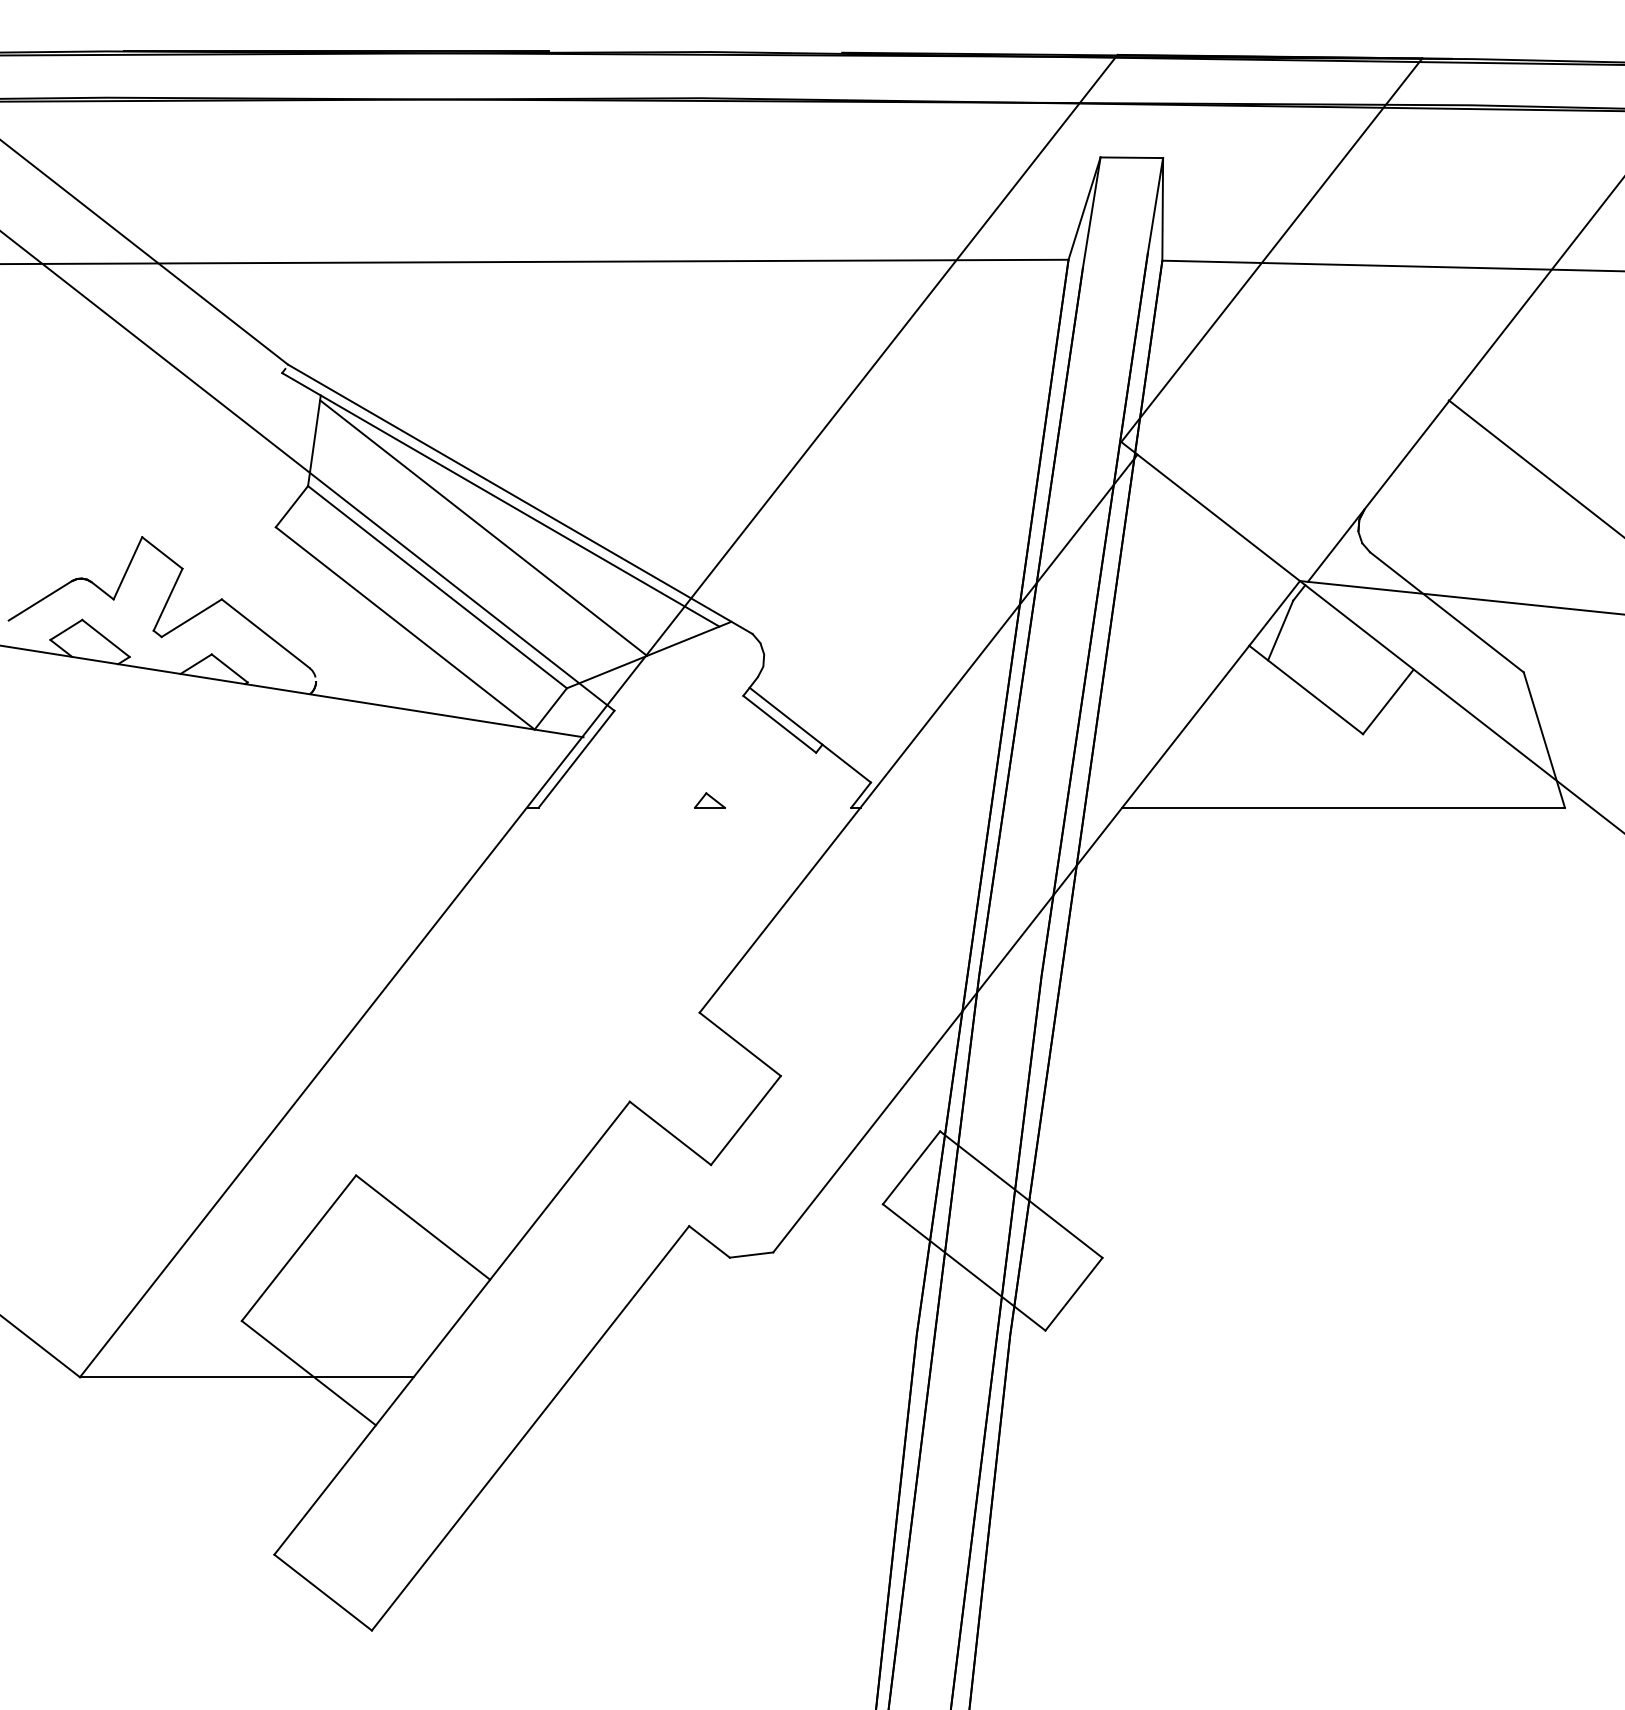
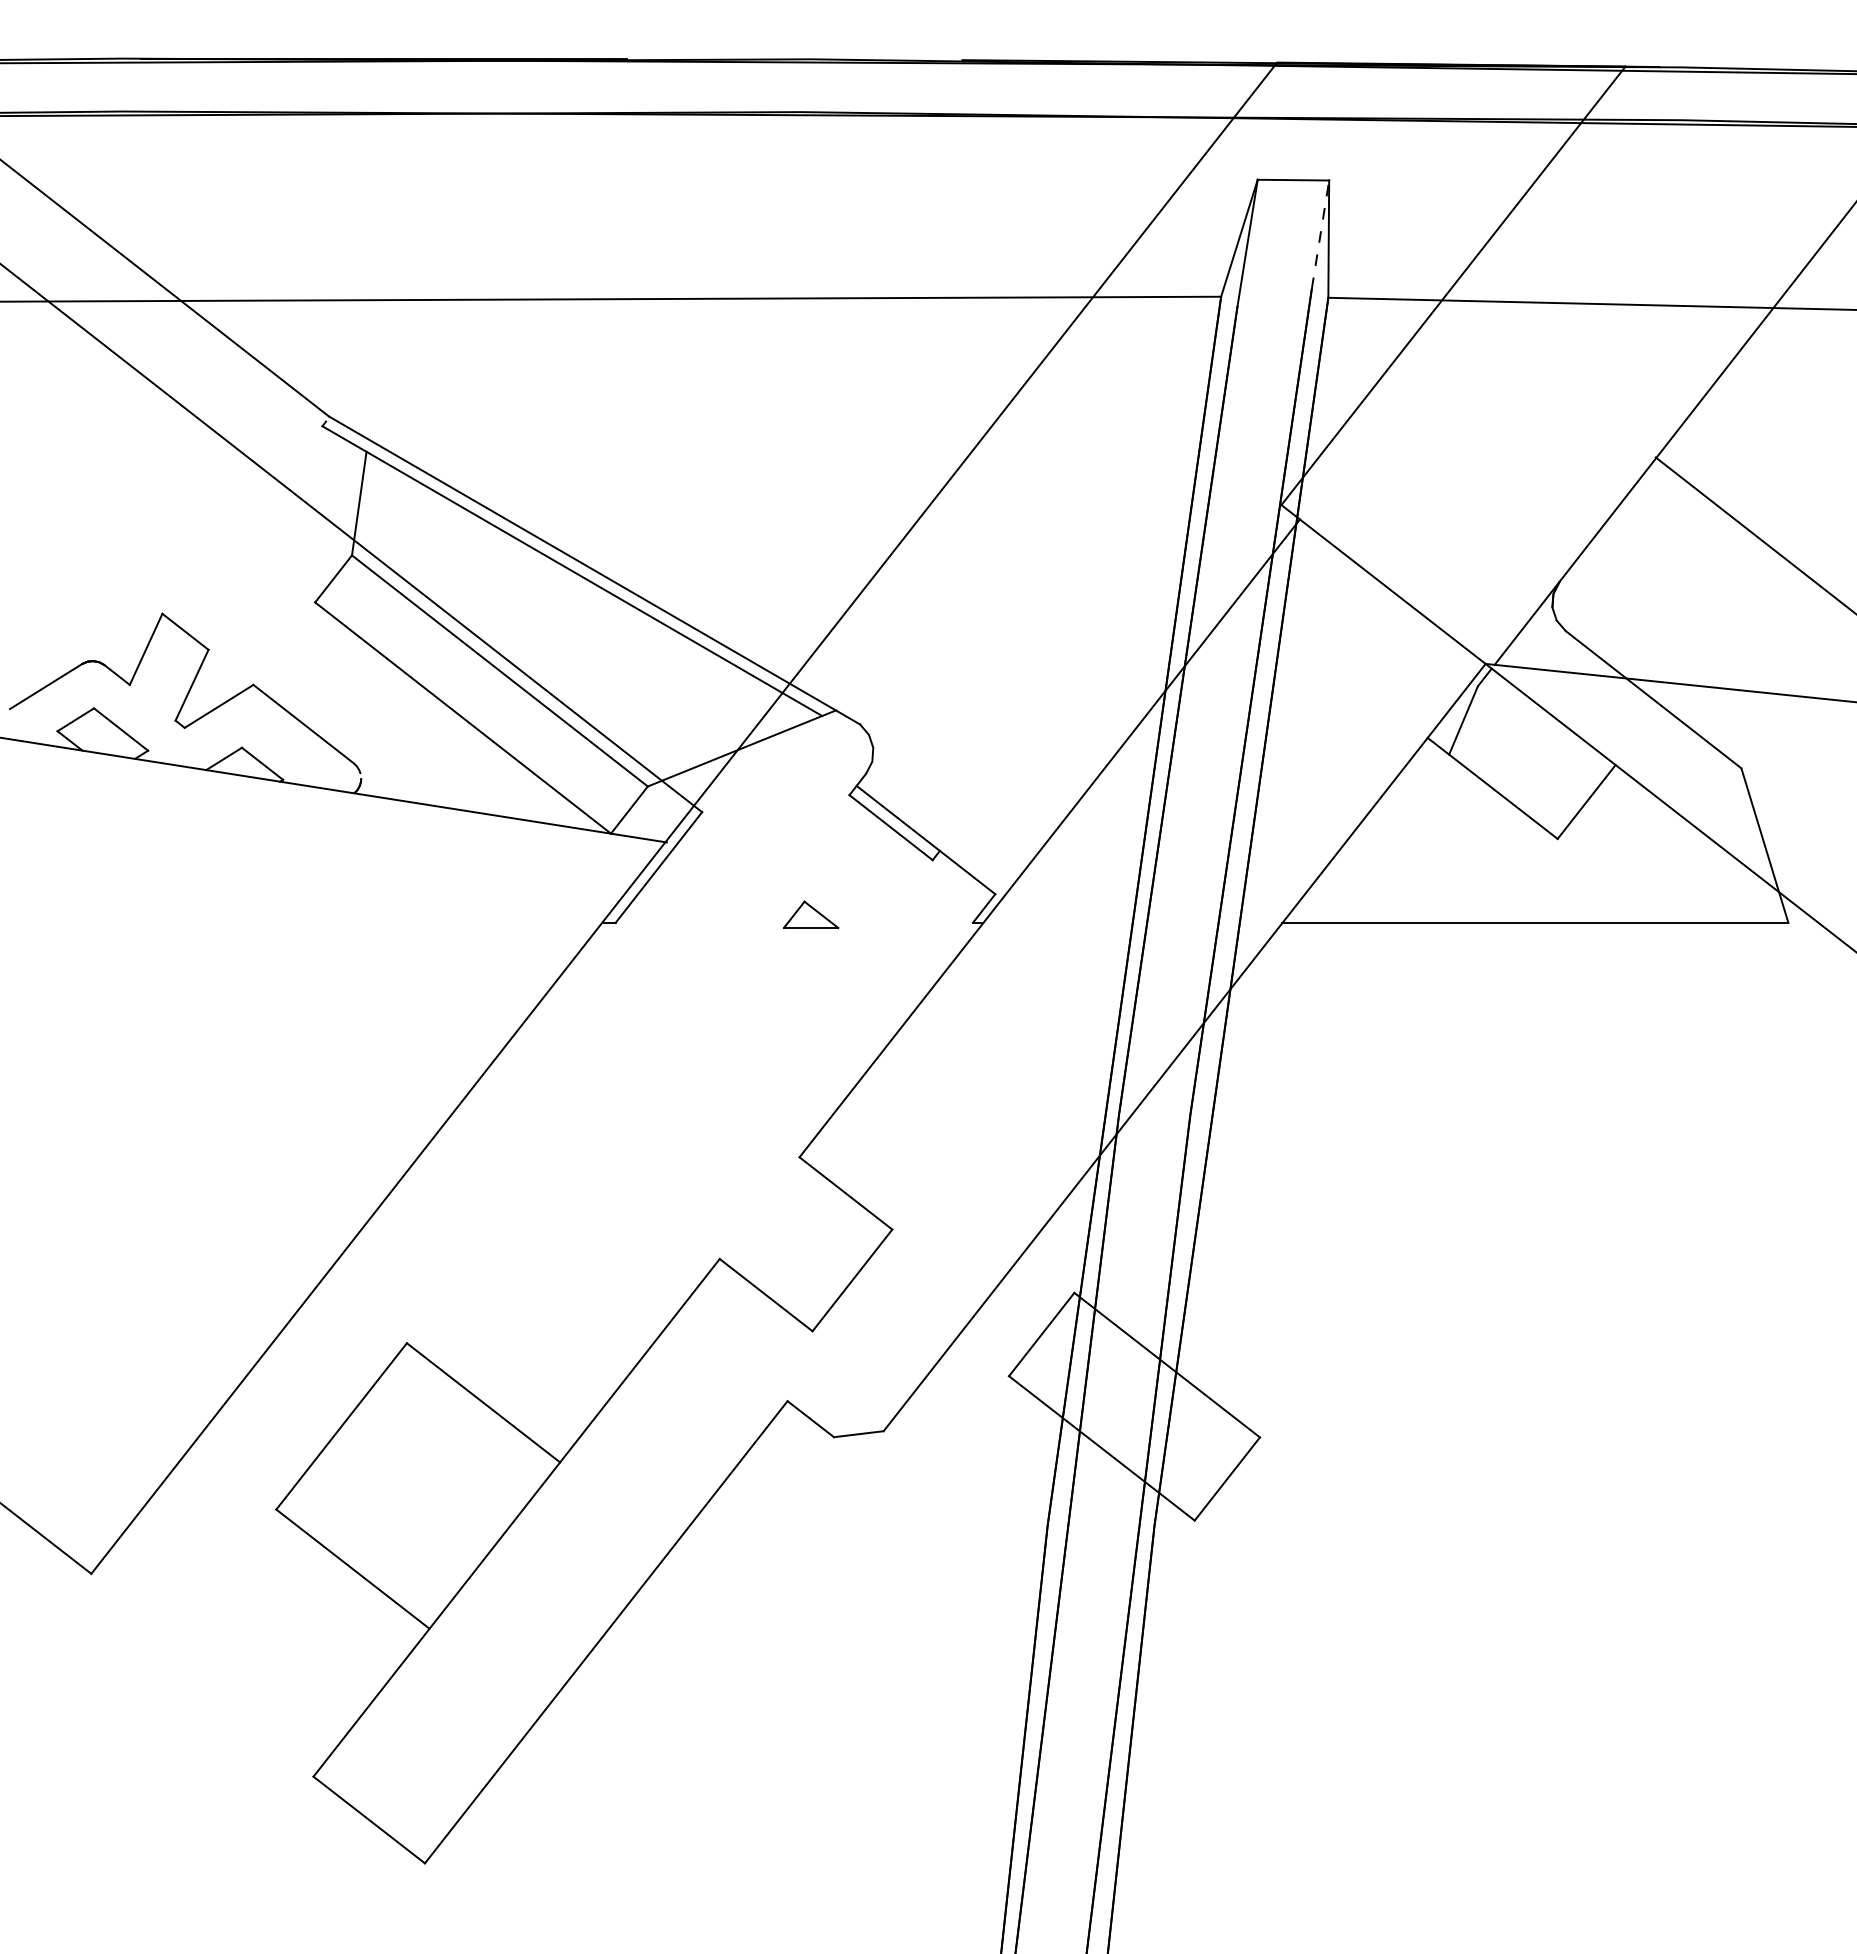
line: (1155, 205) -> (1320, 234), solid -> dashed
line: (483, 528) -> (552, 603), removed
part: (710, 800) -> (811, 914), size x1.6
line: (247, 1376) -> (282, 1573), removed

